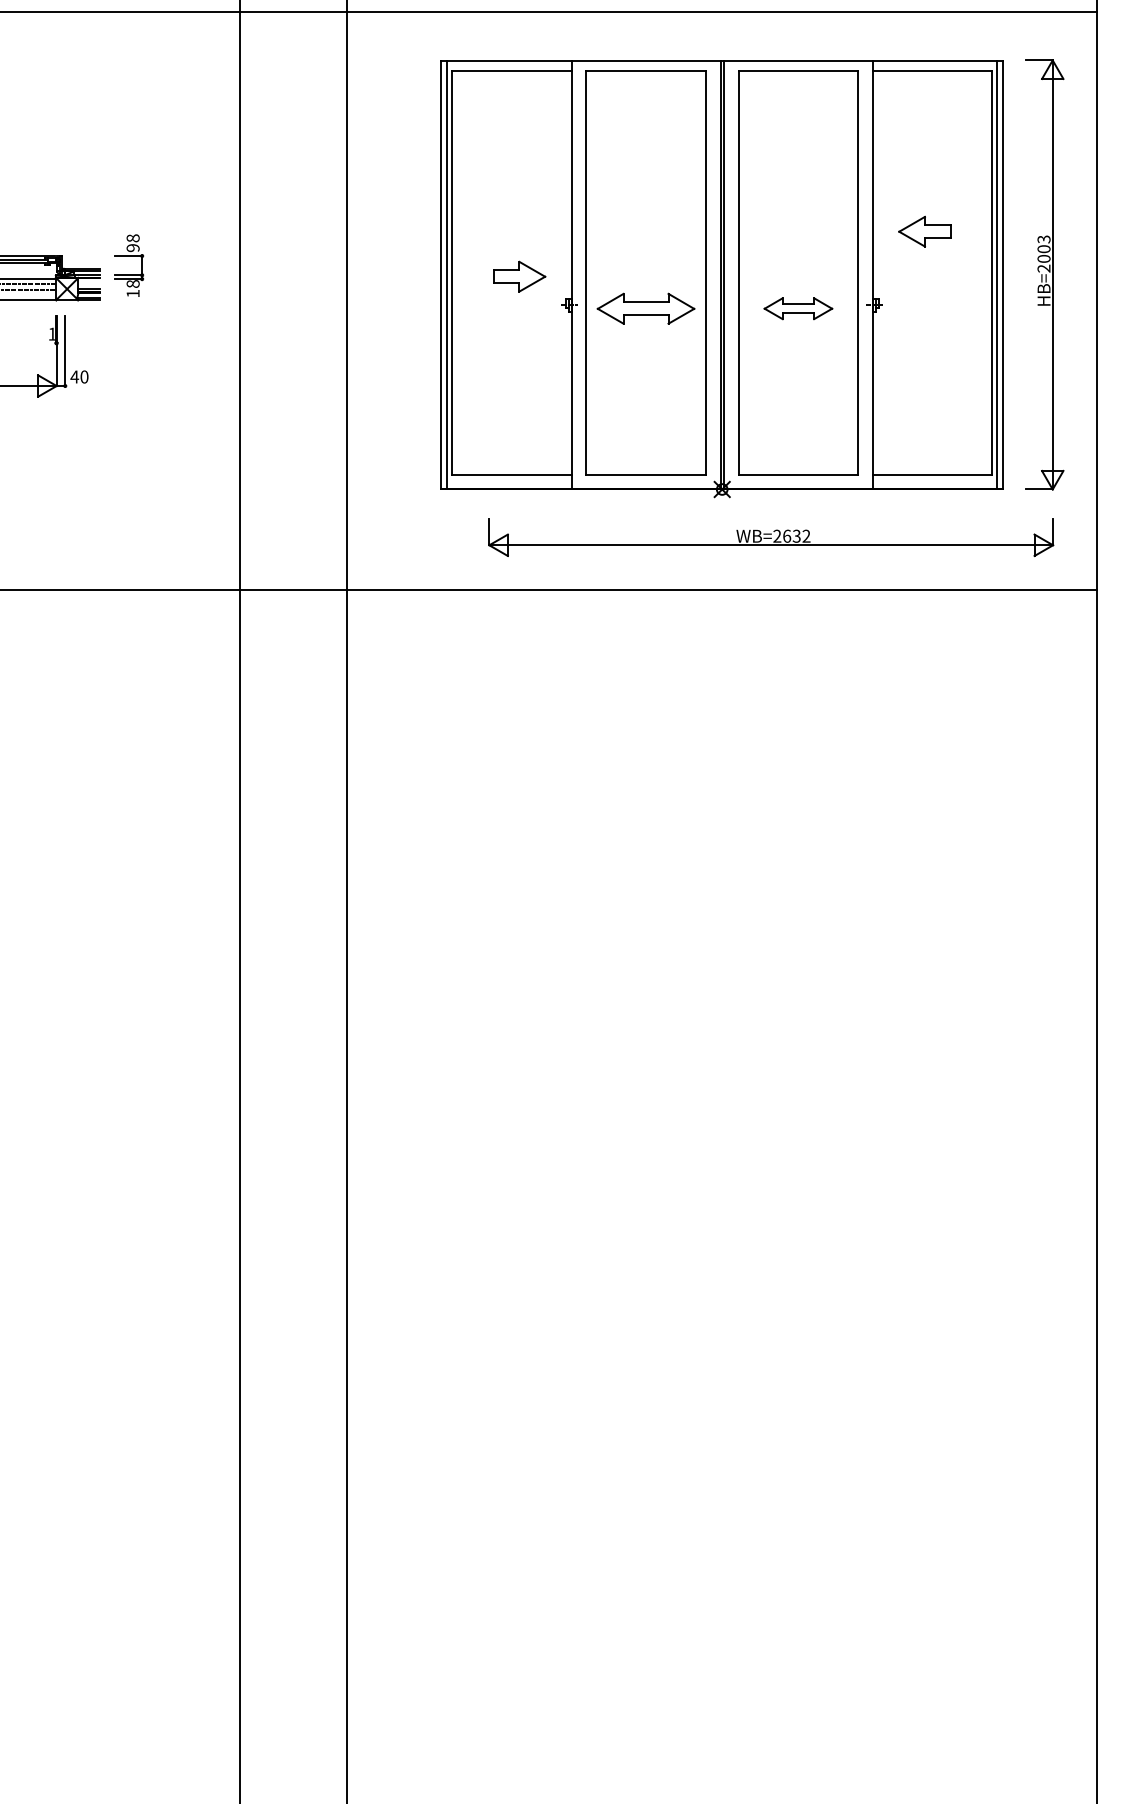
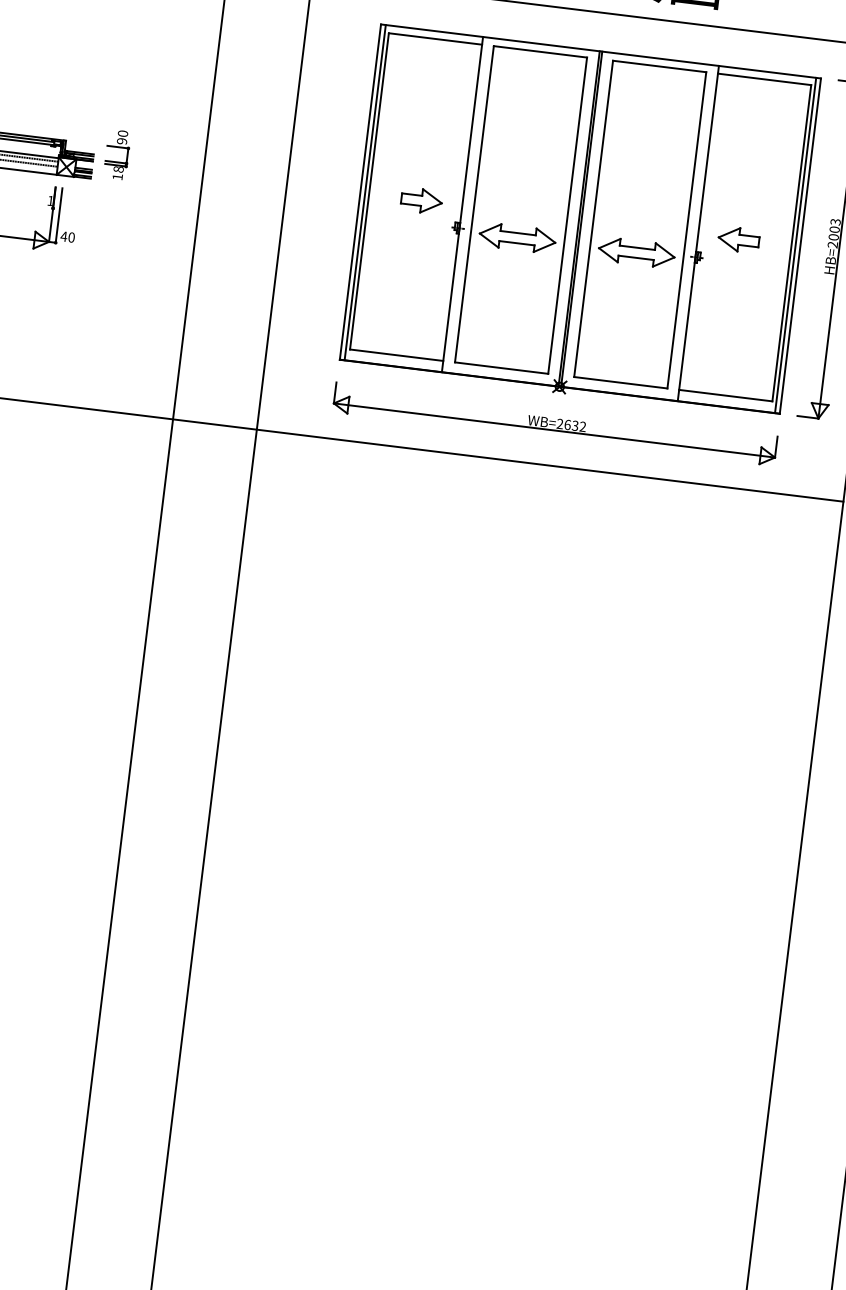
part: (924, 231) -> (738, 239), moved
text: (133, 238) -> (123, 133), 98 -> 90
part: (798, 308) -> (636, 252), size x1.43
part: (771, 537) -> (555, 424), moved

